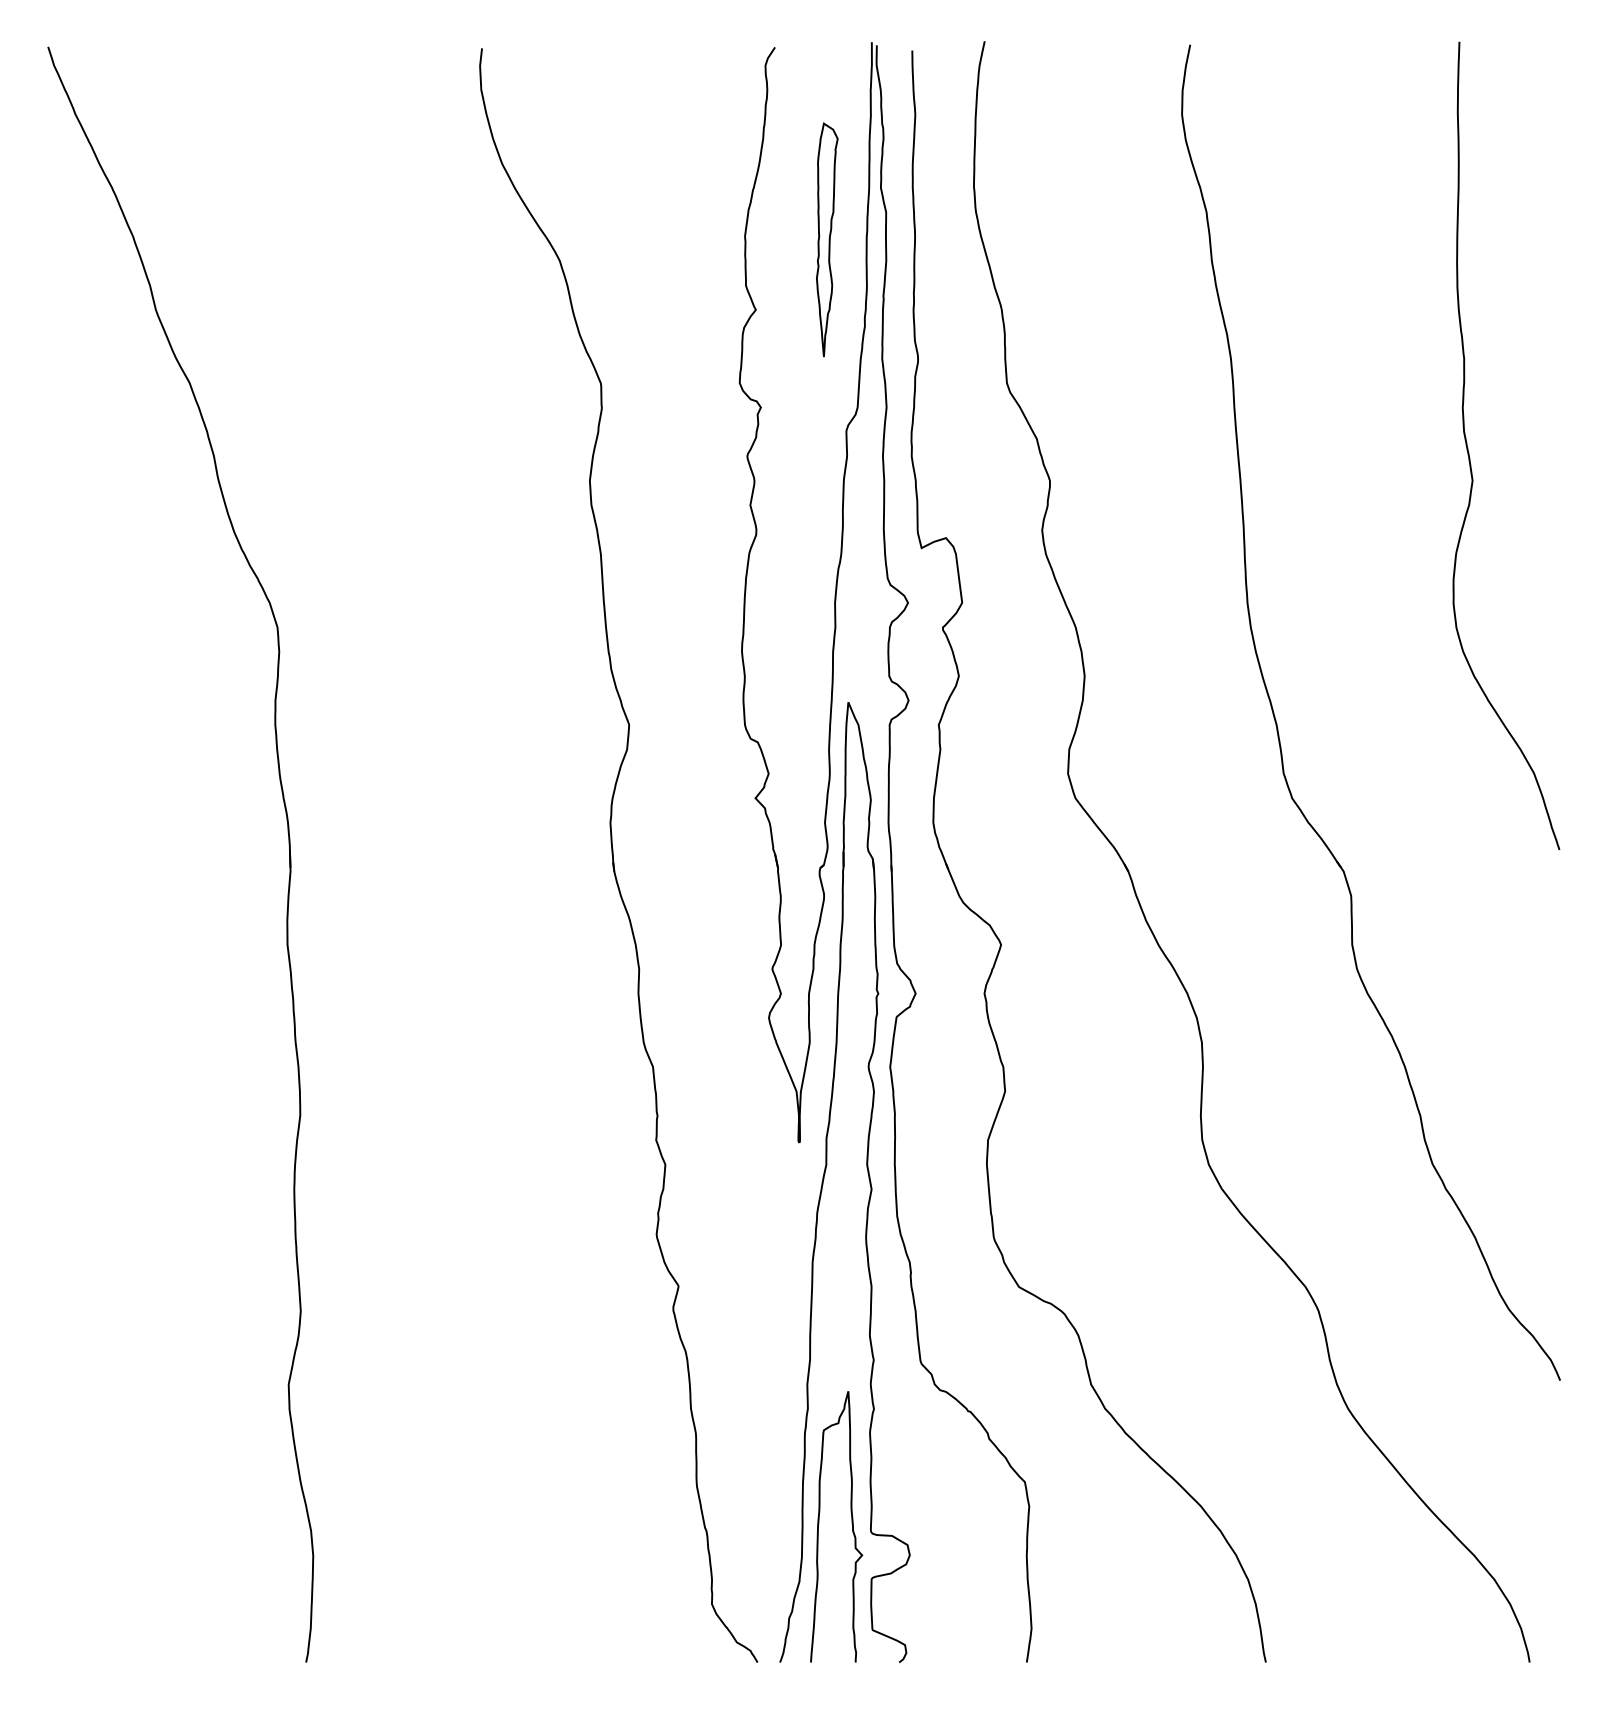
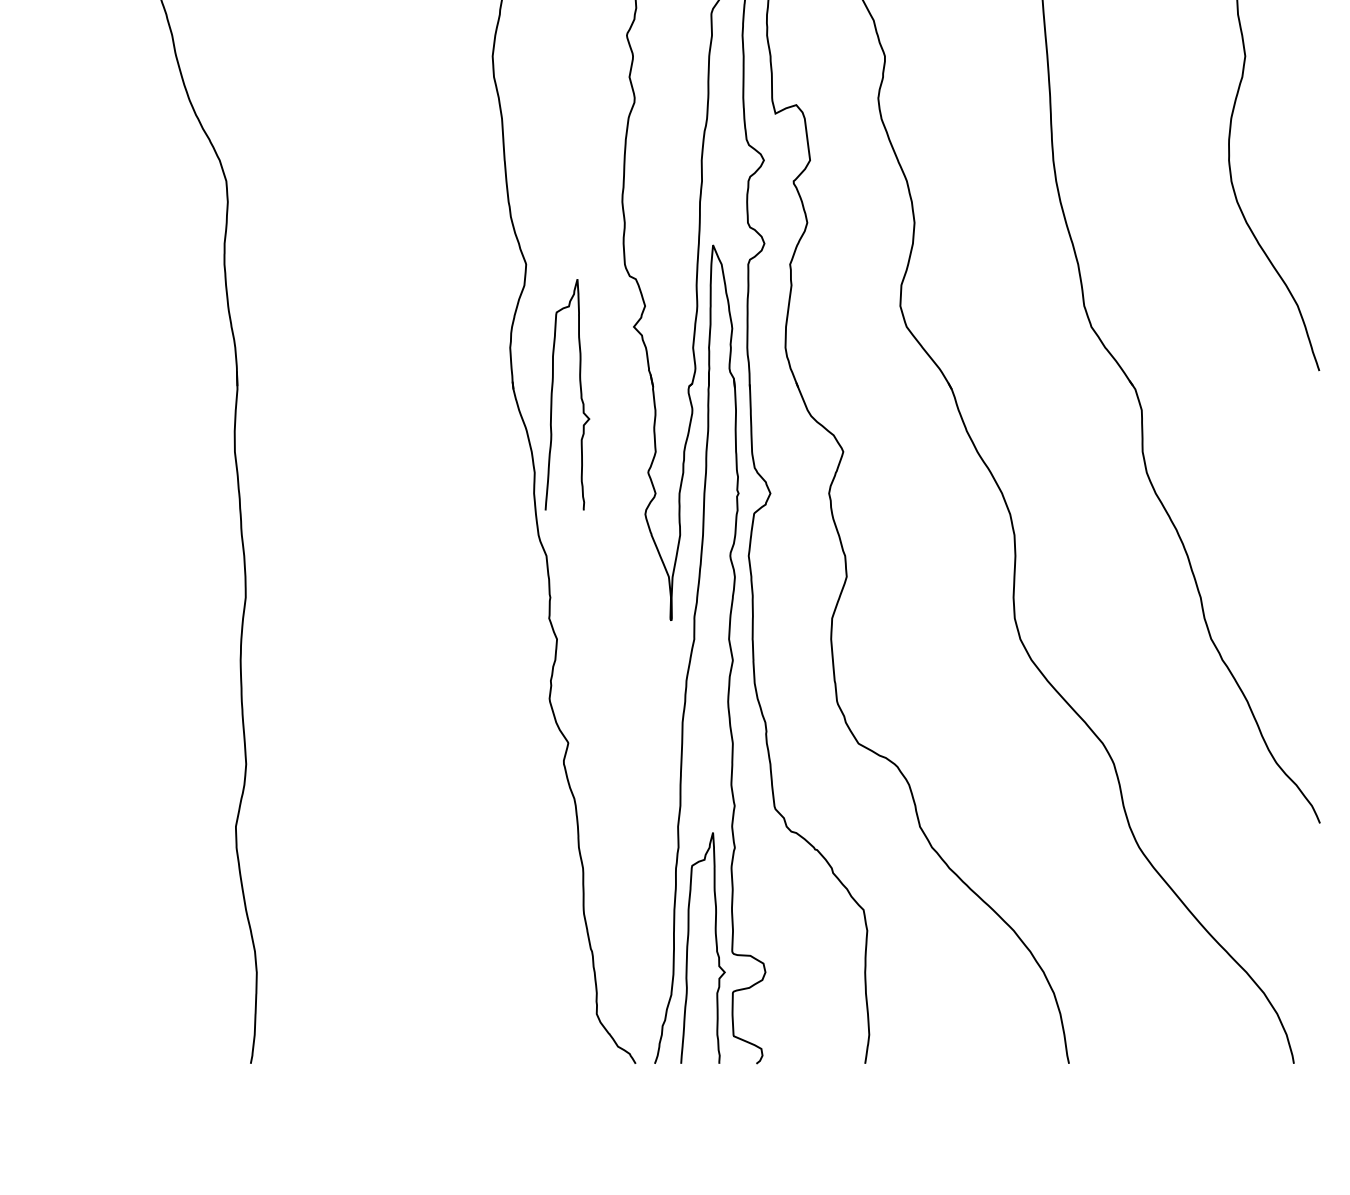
curve: (692, 875) -> (580, 392), added

